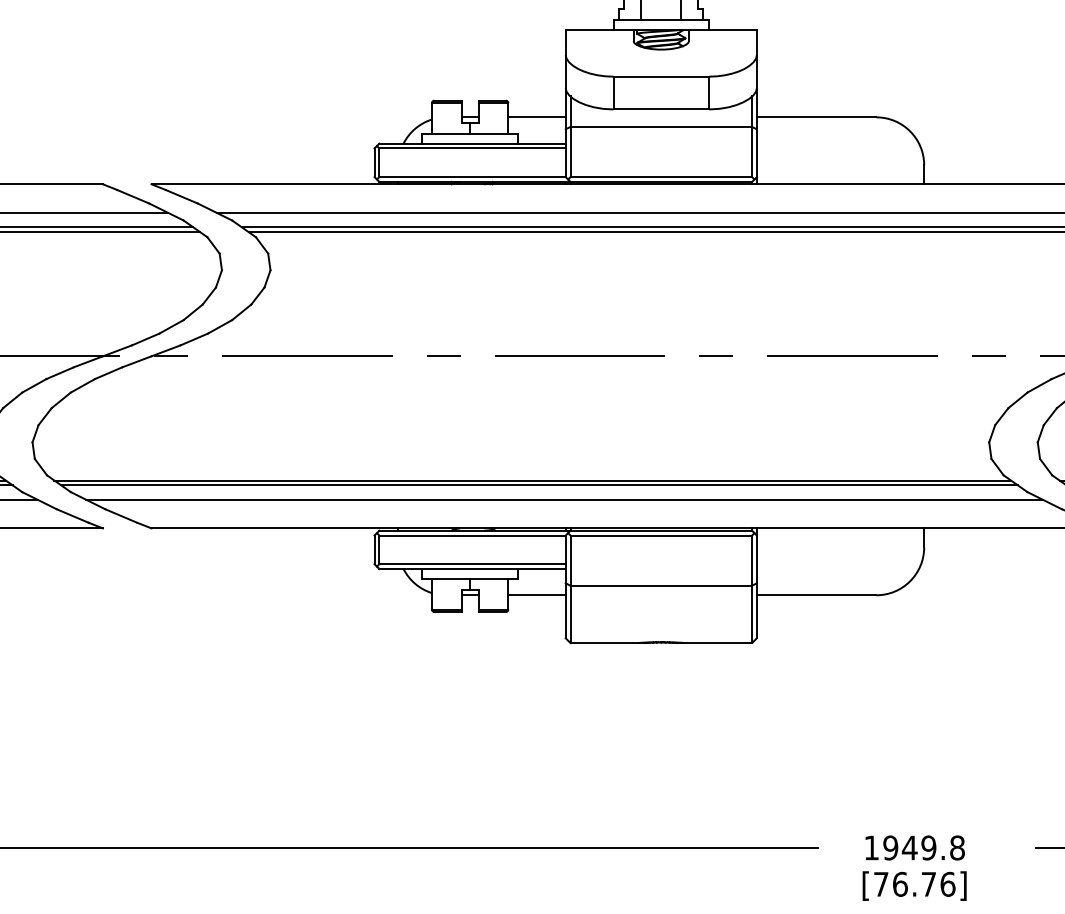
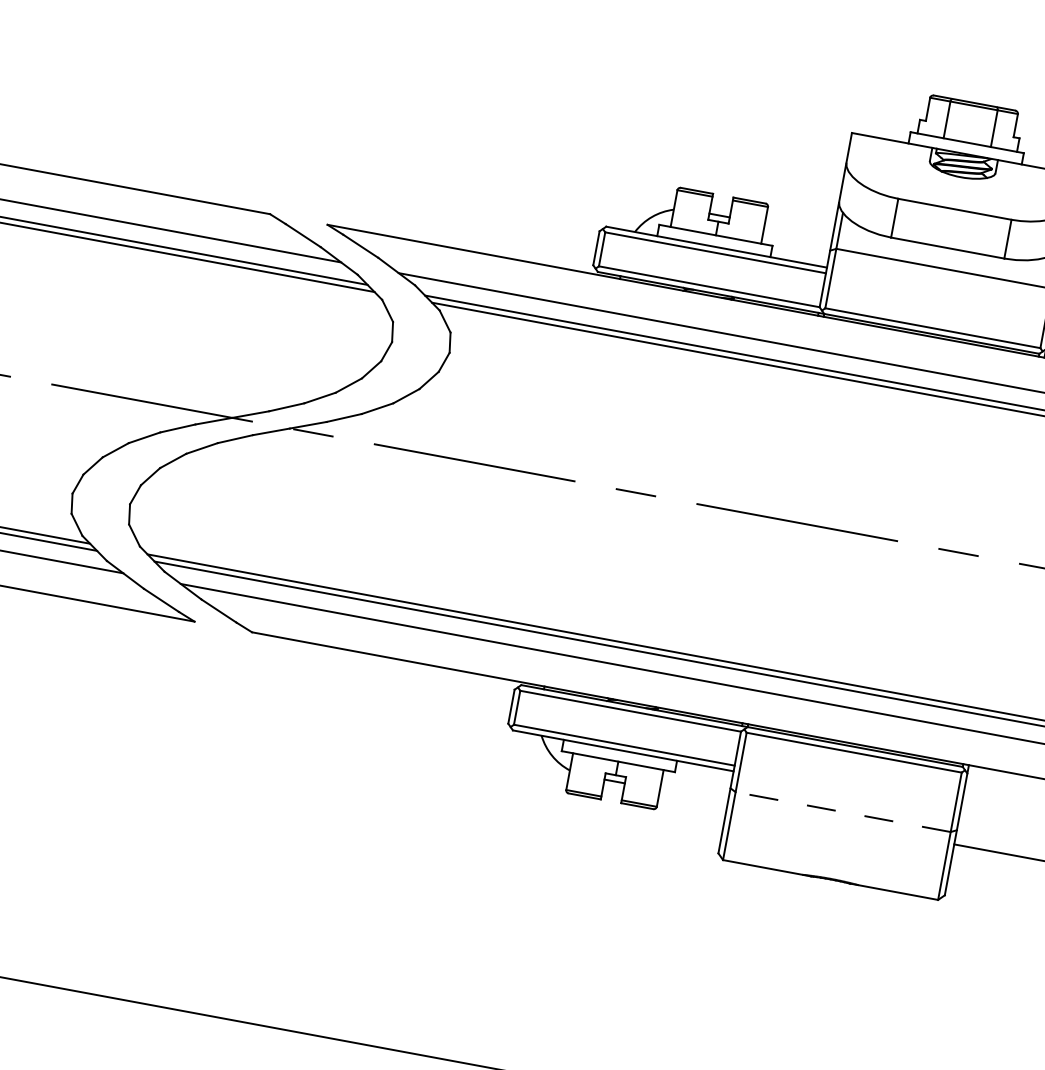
line: (536, 117) -> (798, 230), removed
line: (661, 585) -> (843, 811), solid -> dashed
line: (536, 595) -> (693, 796), removed

